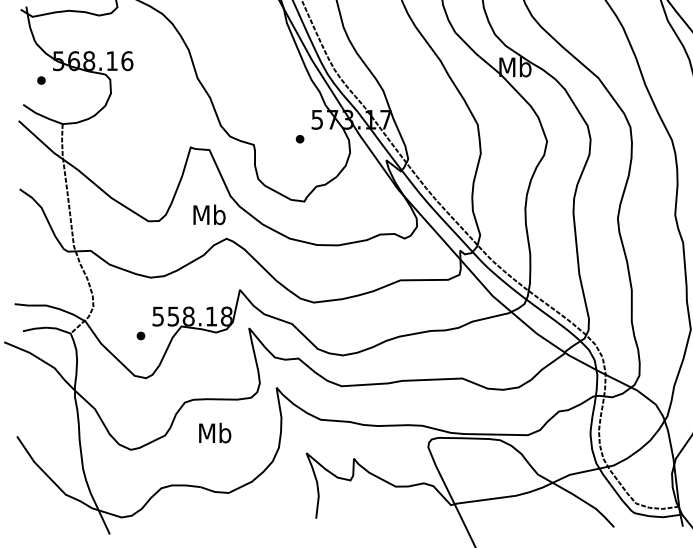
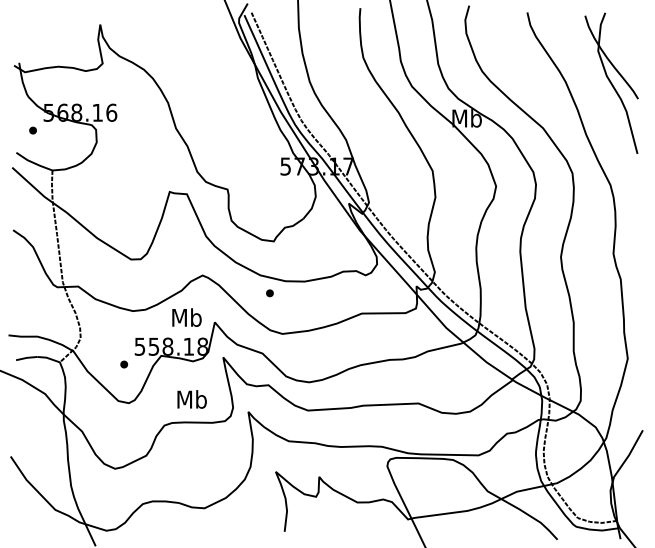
part: (299, 139) -> (269, 293), moved
text: (208, 214) -> (186, 317), moved
text: (214, 433) -> (191, 399), moved

